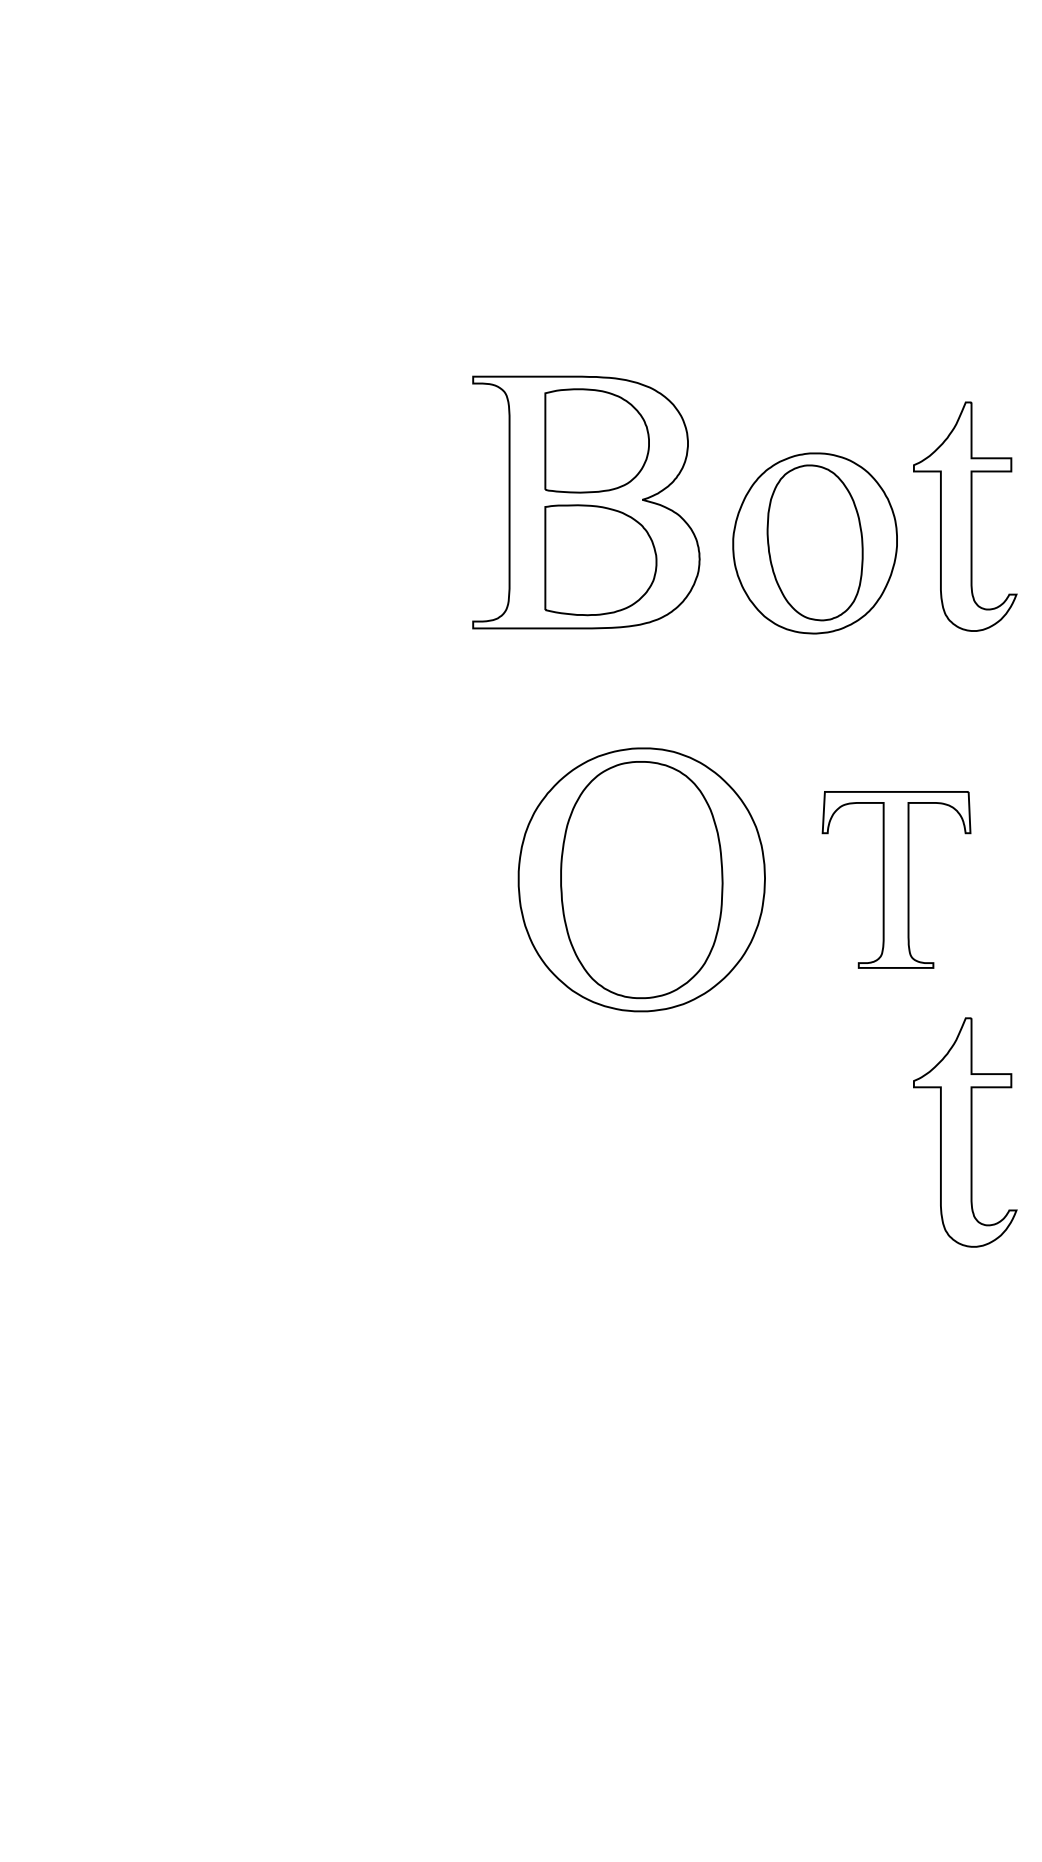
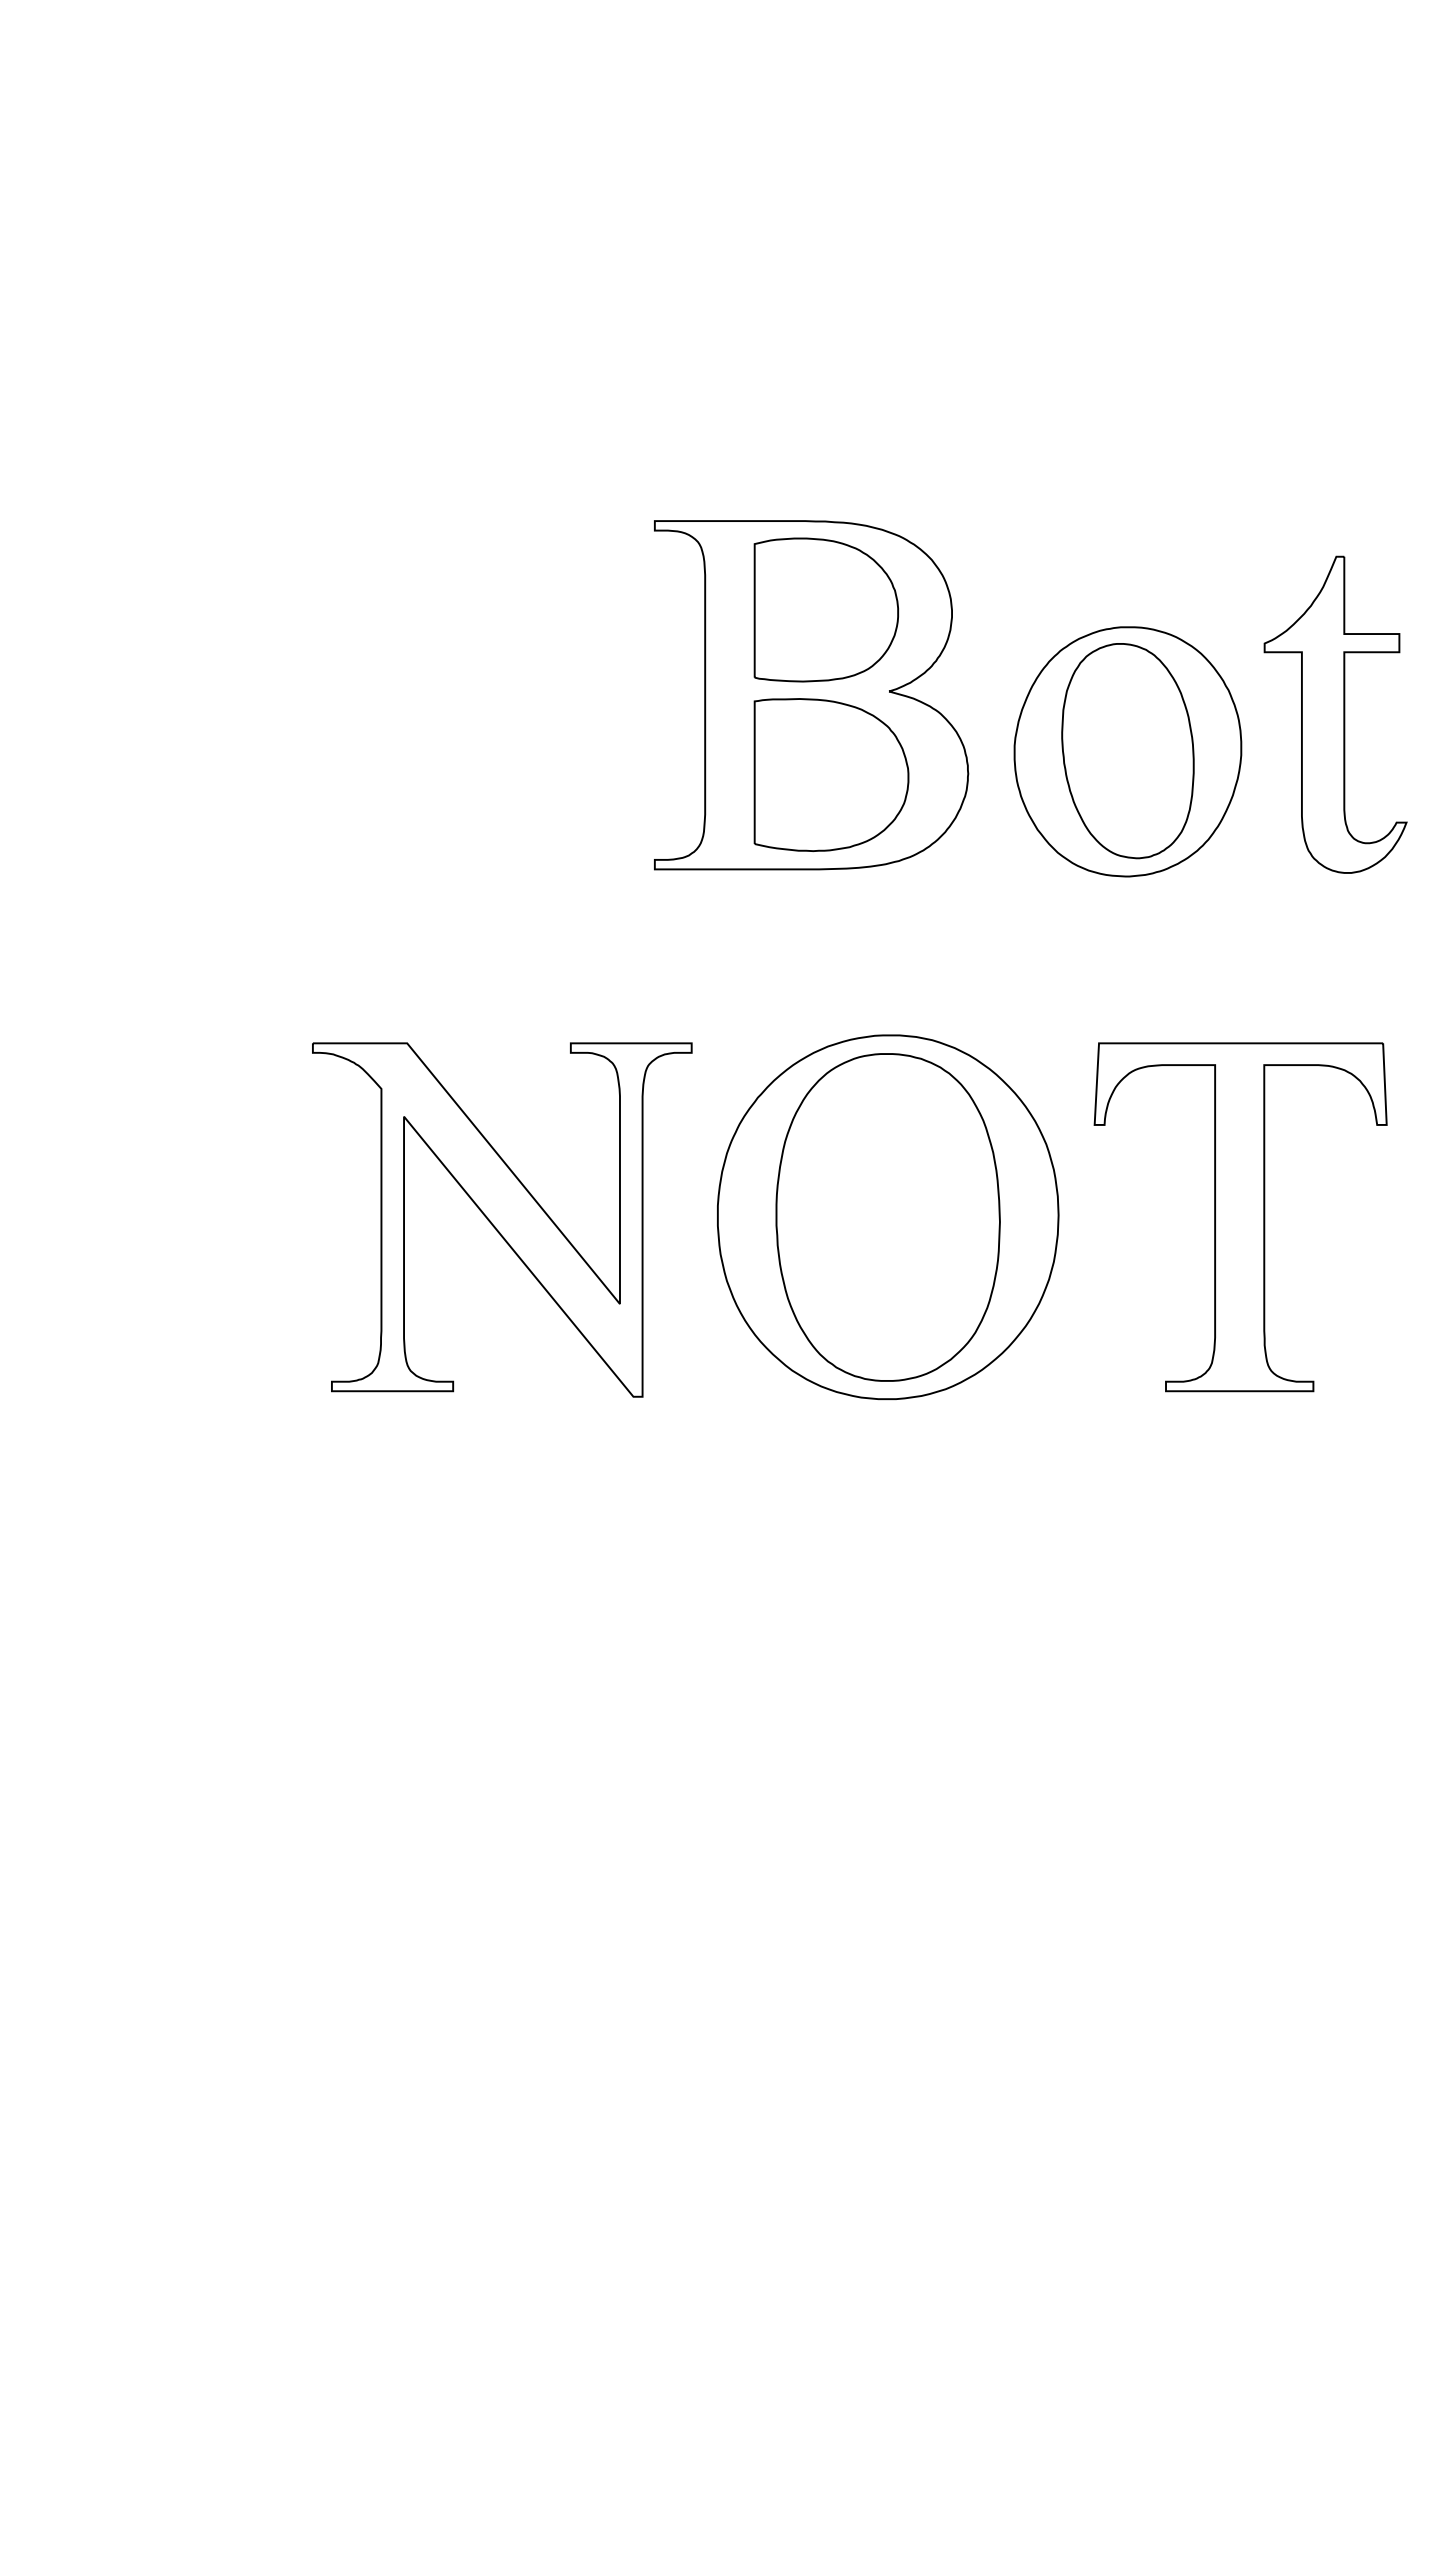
part: (896, 880) -> (1240, 1217), size x1.43
part: (363, 881) -> (502, 1219), added
part: (965, 1132) -> (1335, 1566), removed

